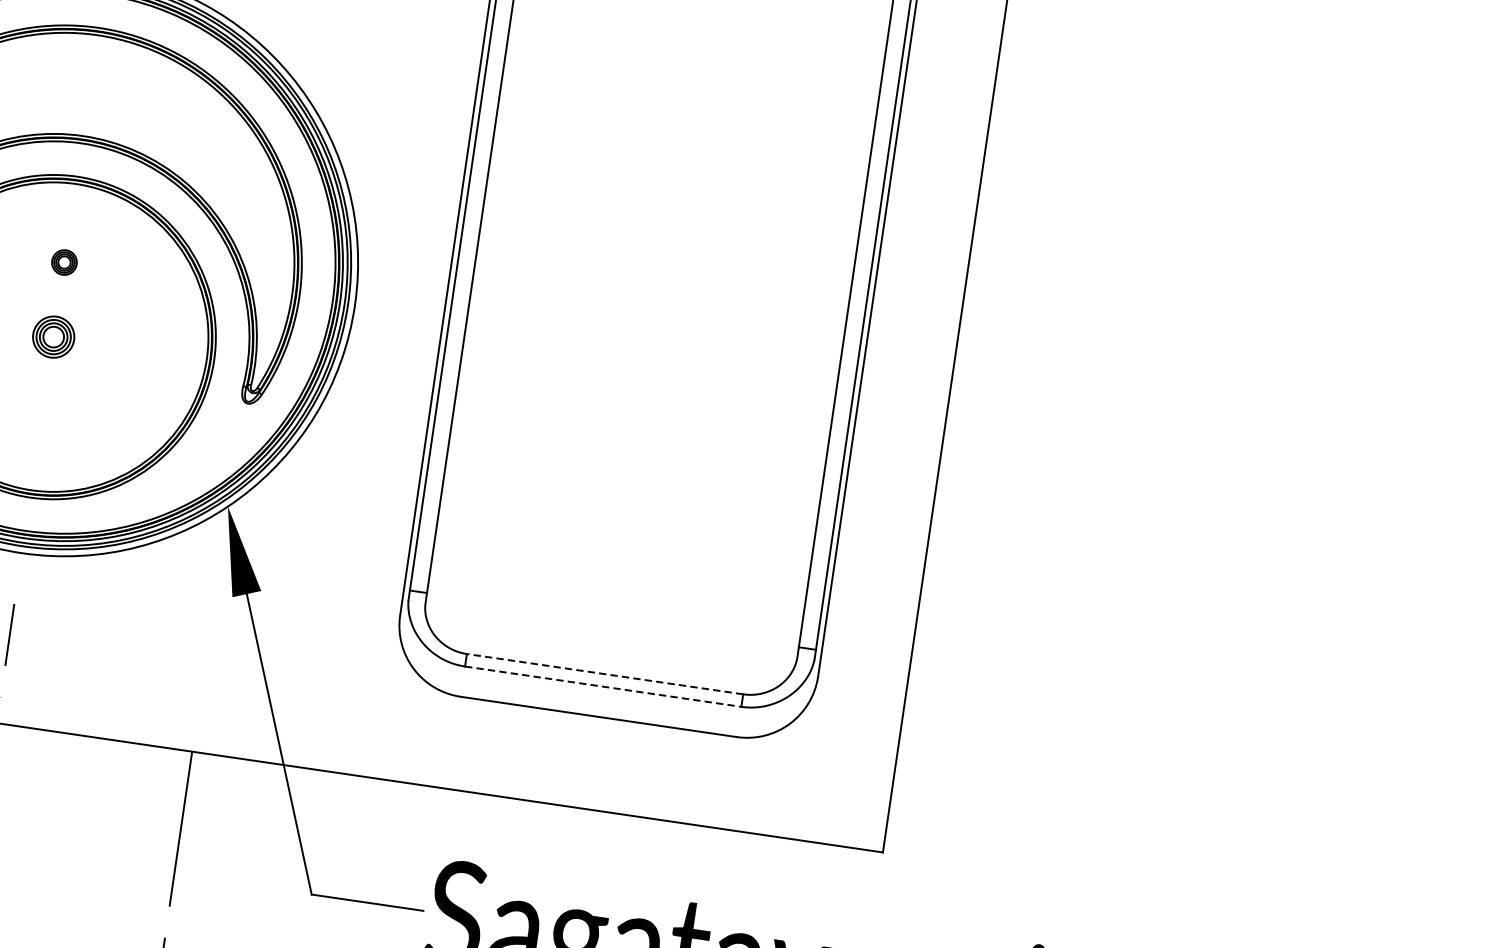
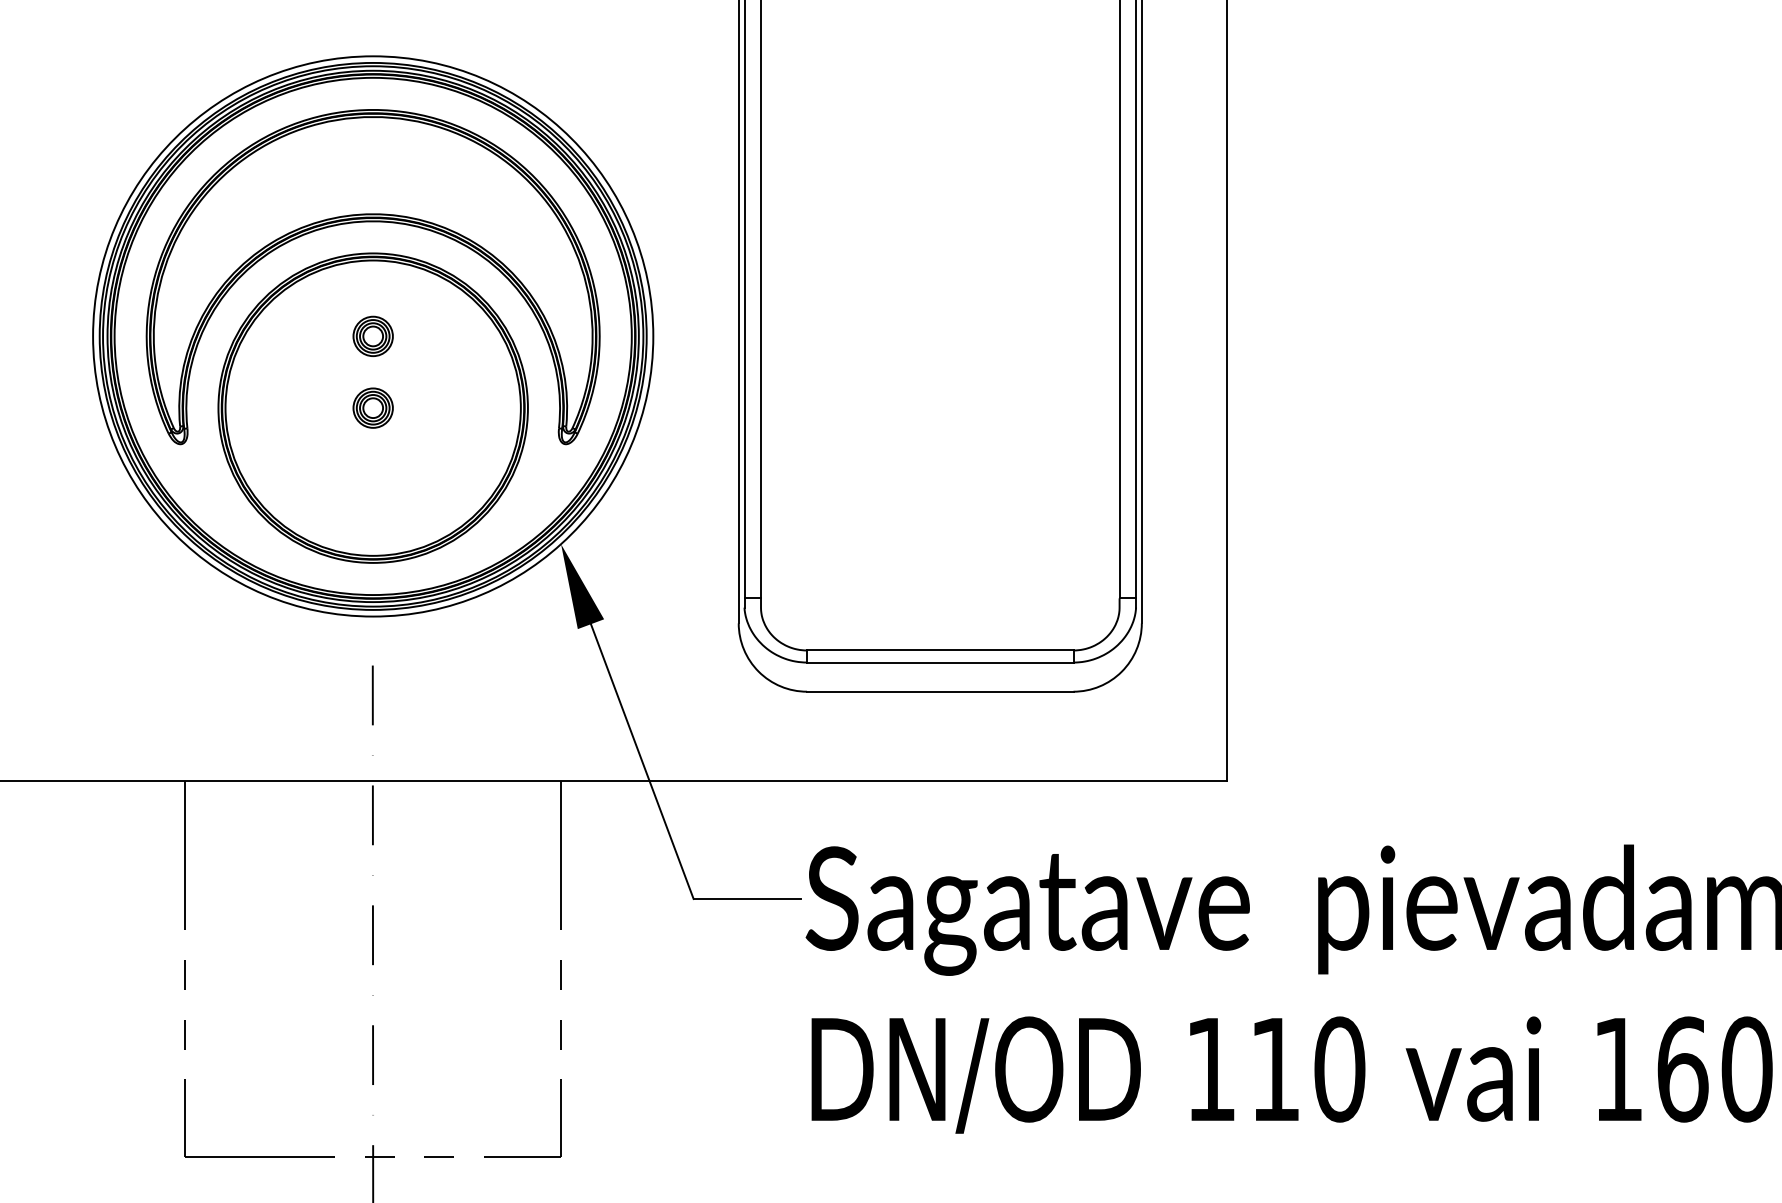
part: (63, 261) -> (372, 335), size x1.67
line: (604, 674) -> (939, 650), dashed -> solid
line: (603, 686) -> (940, 662), dashed -> solid

